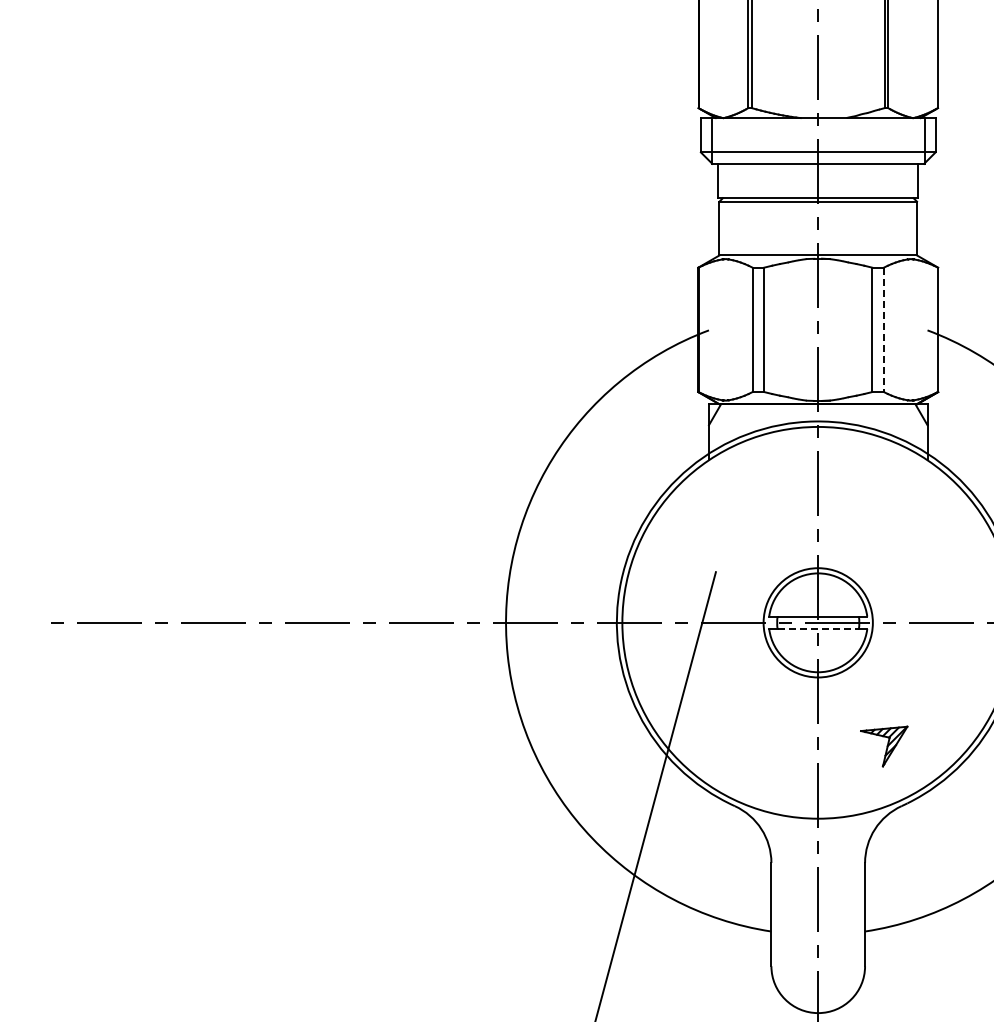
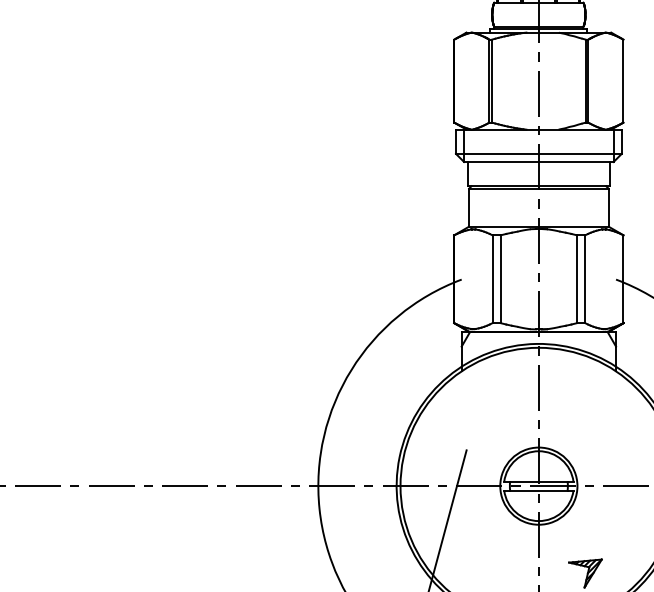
line: (883, 330) -> (584, 279), dashed -> solid
line: (818, 629) -> (539, 490), dashed -> solid

